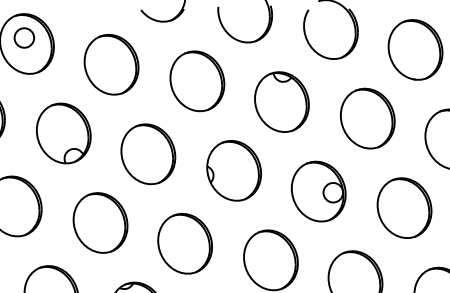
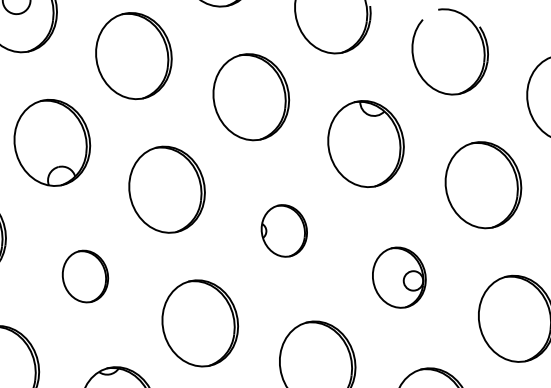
part: (233, 170) -> (283, 230), size x0.6
part: (318, 191) -> (398, 277), size x0.7
part: (100, 222) -> (85, 275), size x0.6

